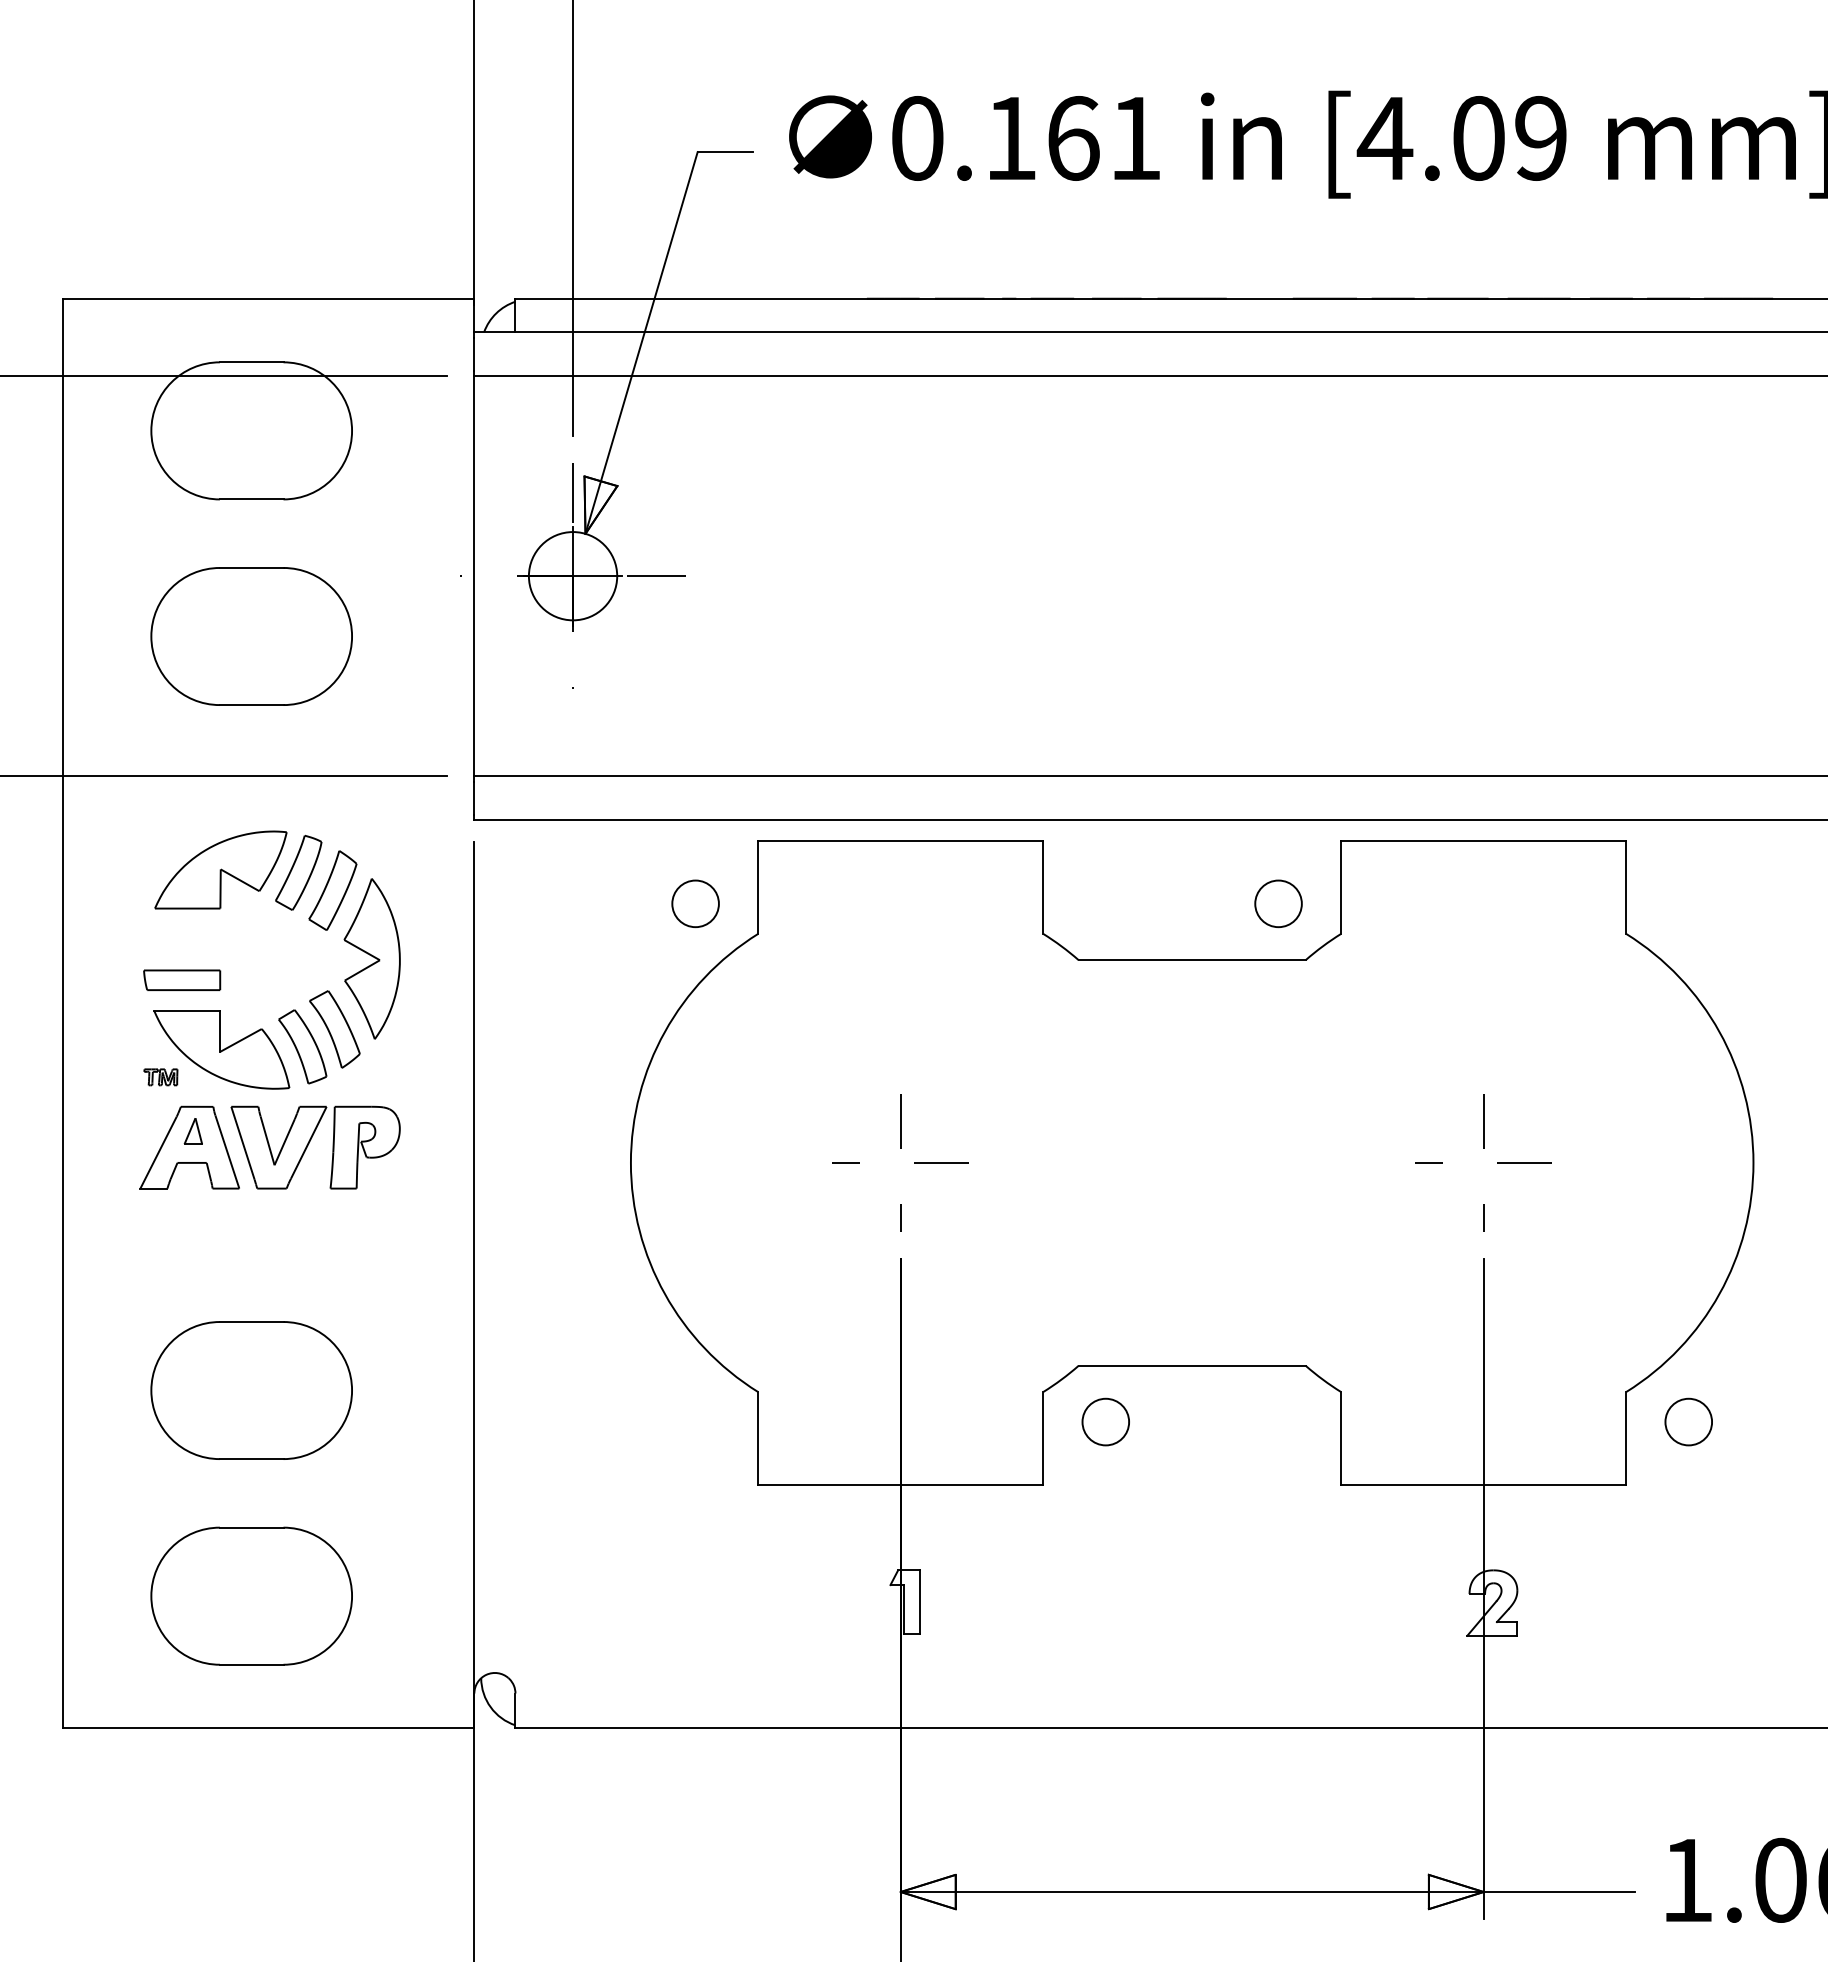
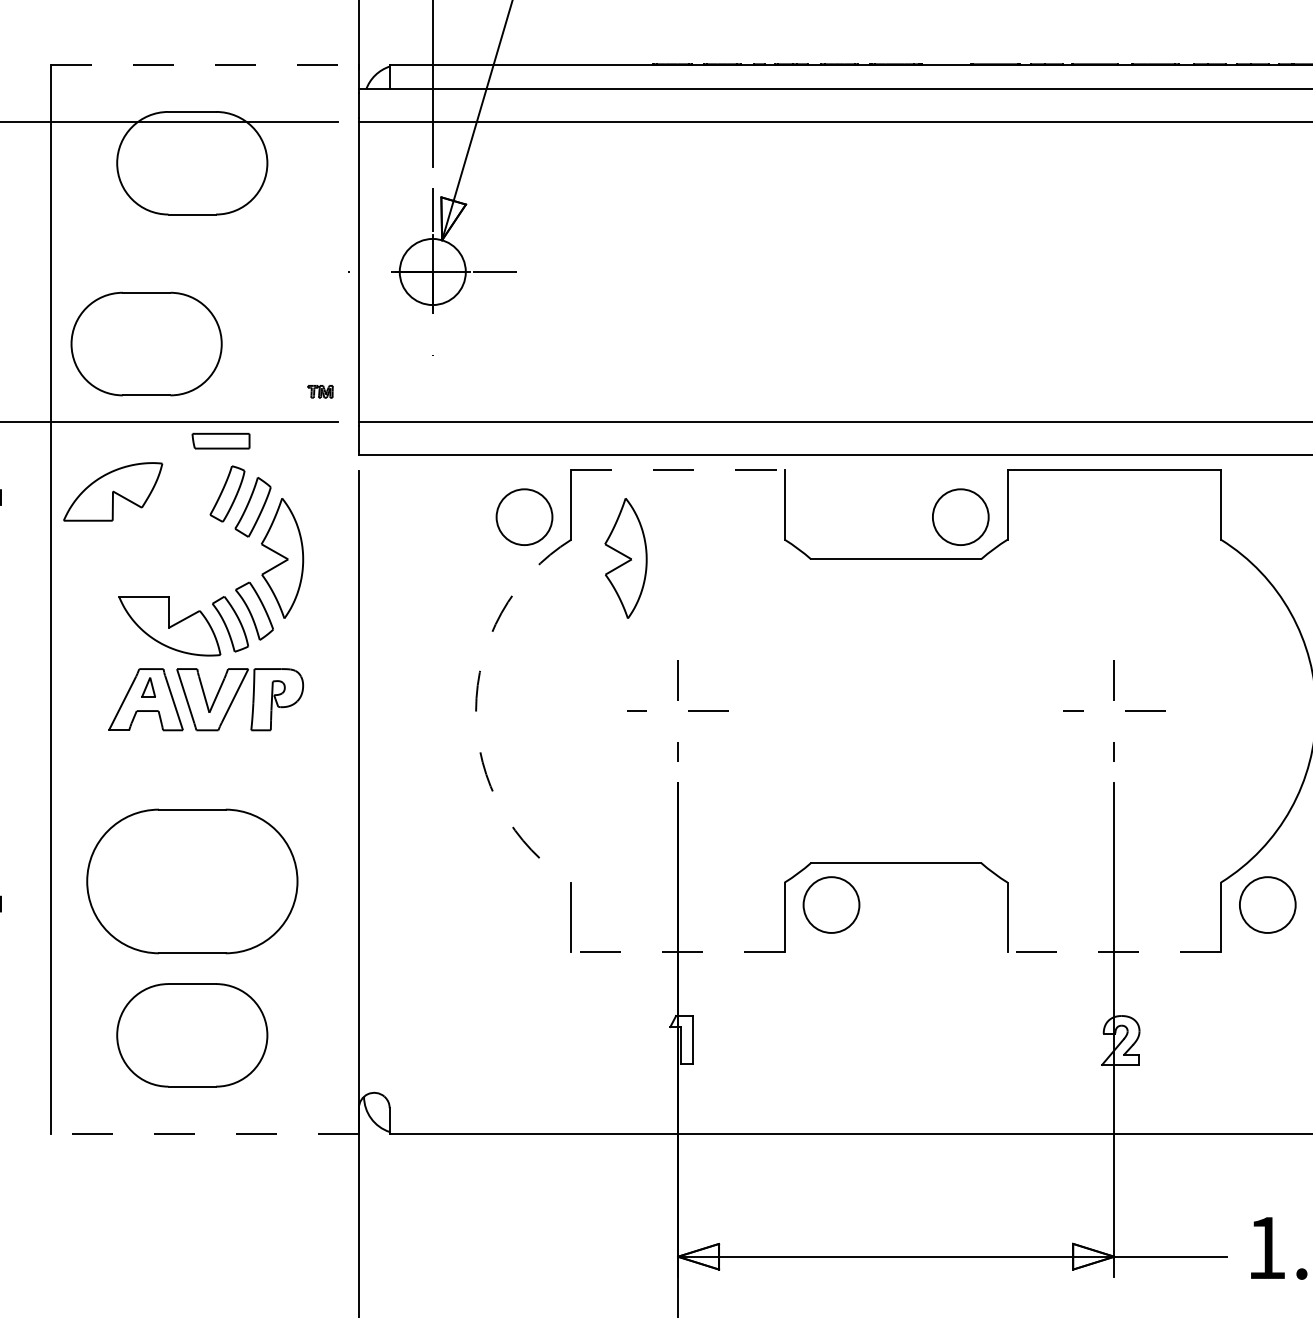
line: (268, 299) -> (204, 64), solid -> dashed
part: (251, 636) -> (146, 344), moved
line: (900, 841) -> (677, 470), solid -> dashed
part: (220, 869) -> (112, 491), moved
circle: (695, 903) -> (524, 516), size x1.6
circle: (1278, 903) -> (960, 516), size x1.6
part: (830, 958) -> (625, 558), added
part: (182, 979) -> (221, 440), moved
part: (160, 1077) -> (320, 391), moved
arc: (630, 1162) -> (475, 710), solid -> dashed
part: (251, 1390) -> (192, 881), size x1.4
circle: (1105, 1421) -> (831, 904), size x1.6
circle: (1688, 1421) -> (1267, 904), size x1.6
line: (900, 1484) -> (677, 951), solid -> dashed
line: (1483, 1484) -> (1114, 951), solid -> dashed
line: (268, 1727) -> (204, 1133), solid -> dashed

